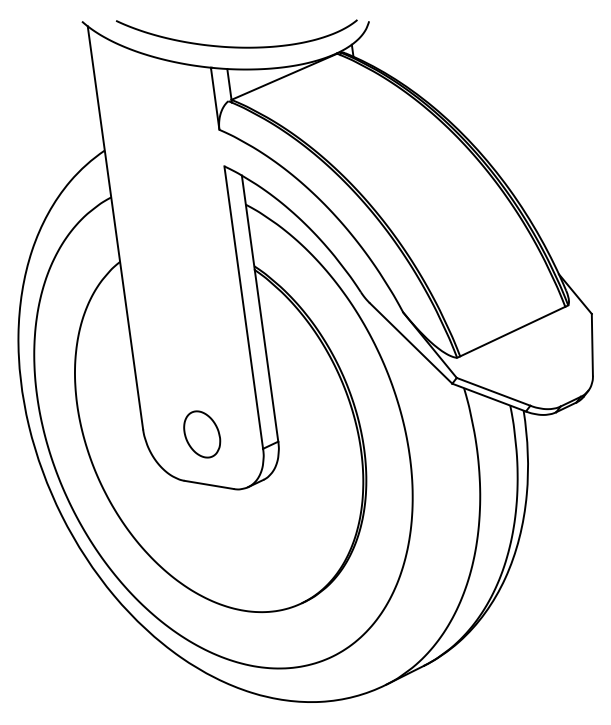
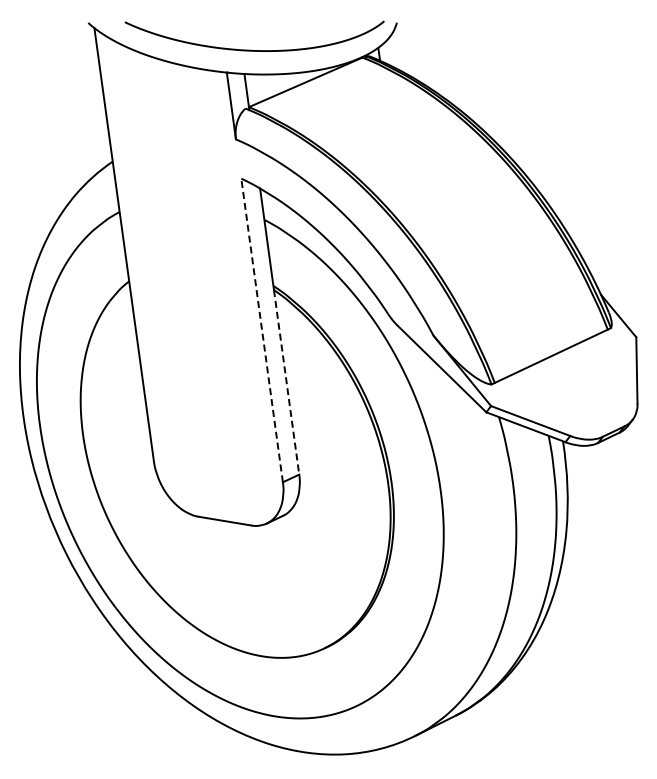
line: (244, 306) -> (262, 329), solid -> dashed
line: (266, 355) -> (286, 382), solid -> dashed
part: (202, 434) -> (217, 466), removed

